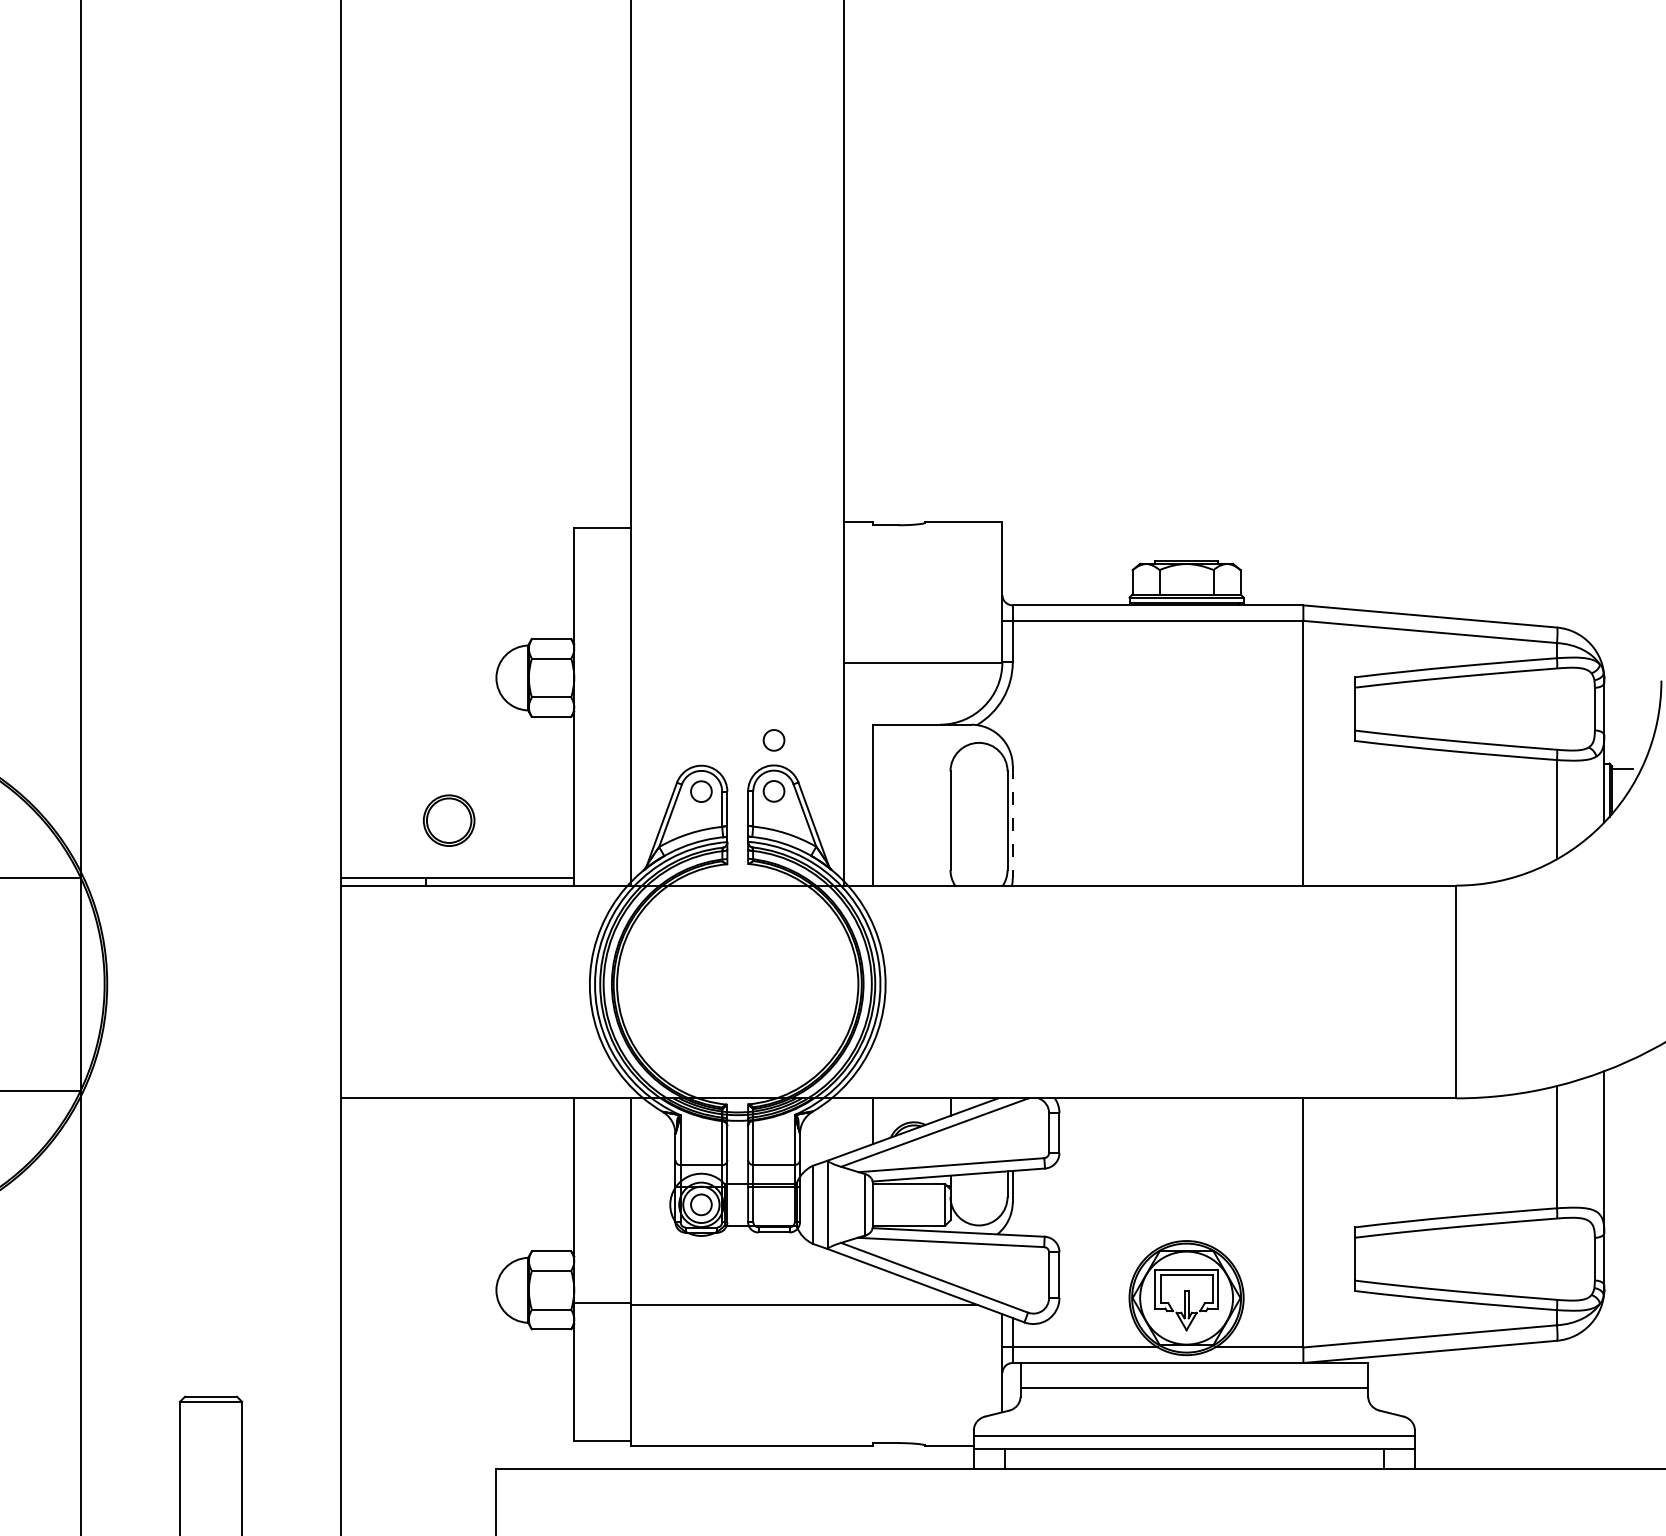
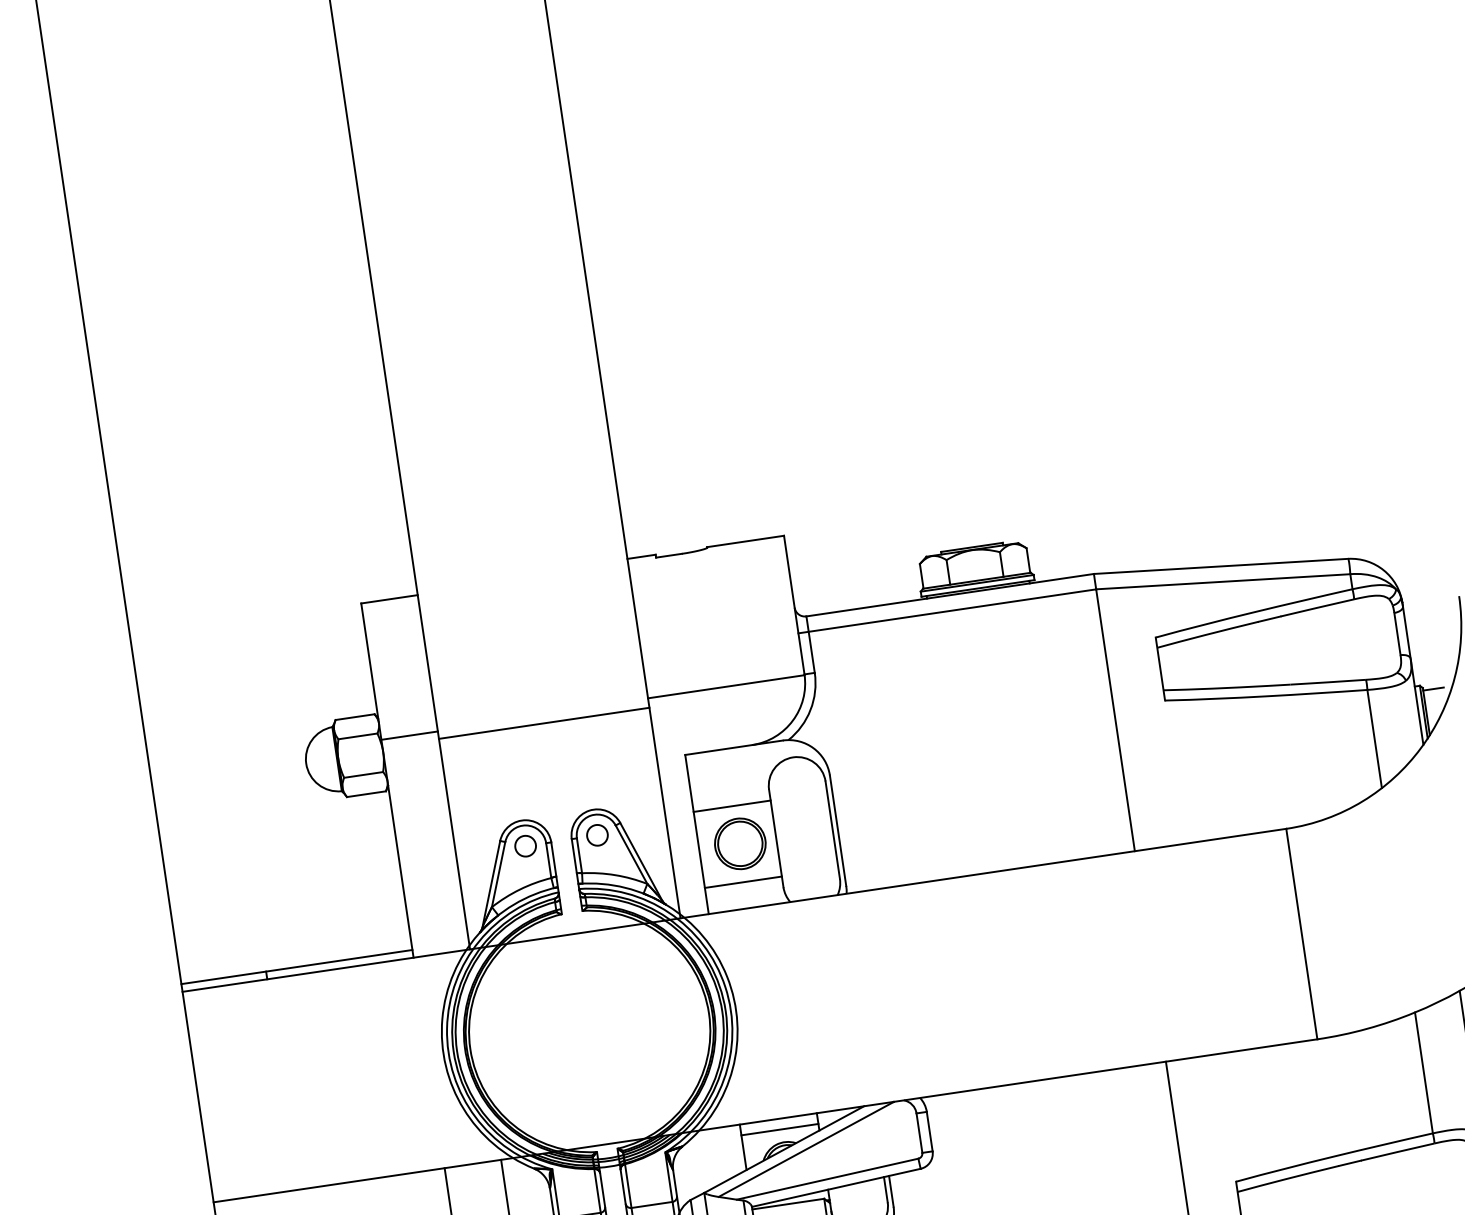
line: (602, 665) -> (409, 735), added
line: (737, 672) -> (543, 723), added
circle: (773, 740) -> (589, 785), removed
line: (911, 782) -> (732, 806), added
part: (448, 820) -> (739, 843), moved
line: (1012, 822) -> (837, 831), dashed -> solid
line: (911, 859) -> (743, 882), added
line: (911, 1109) -> (779, 1129), added

